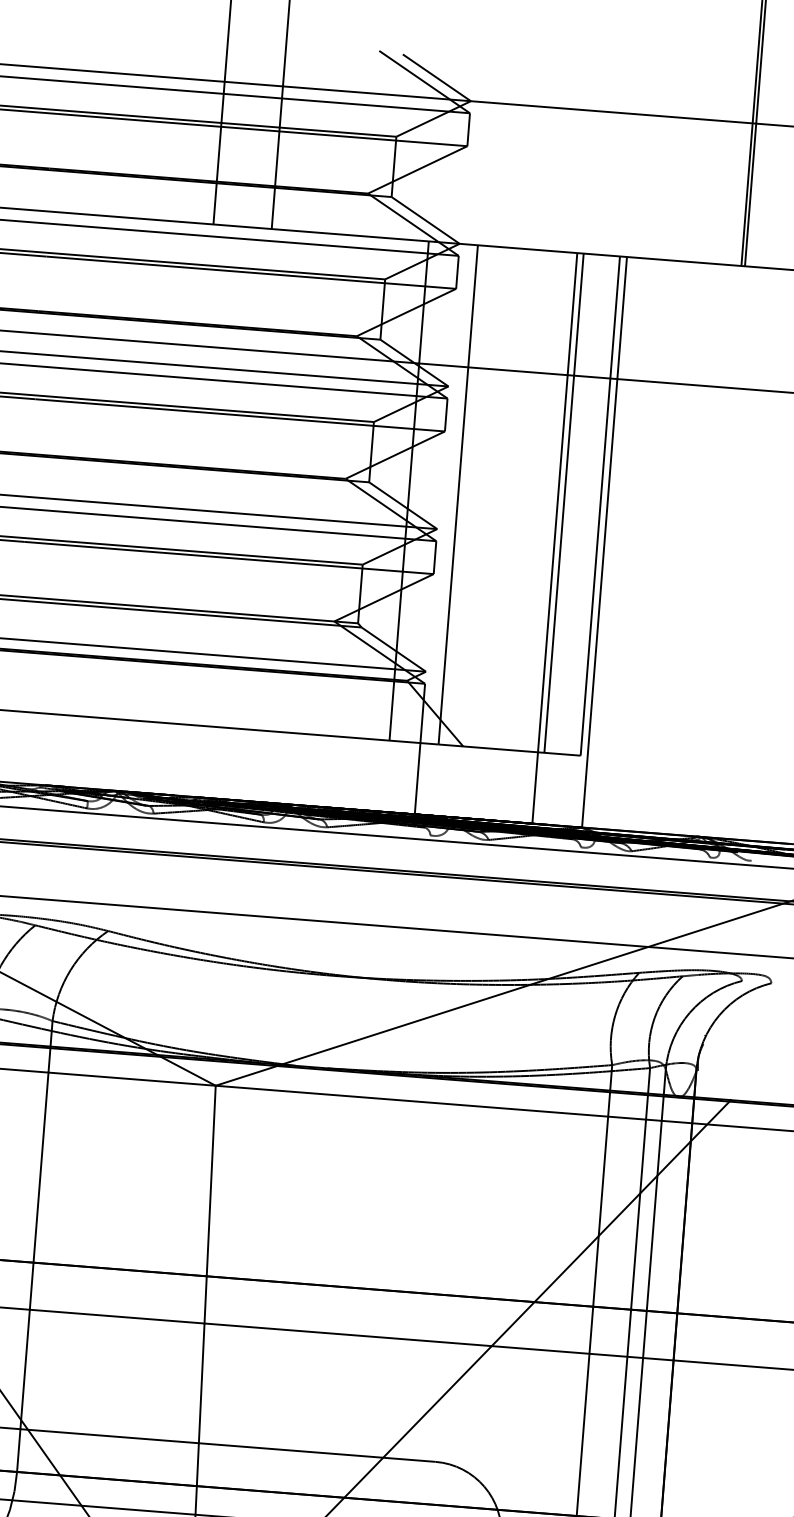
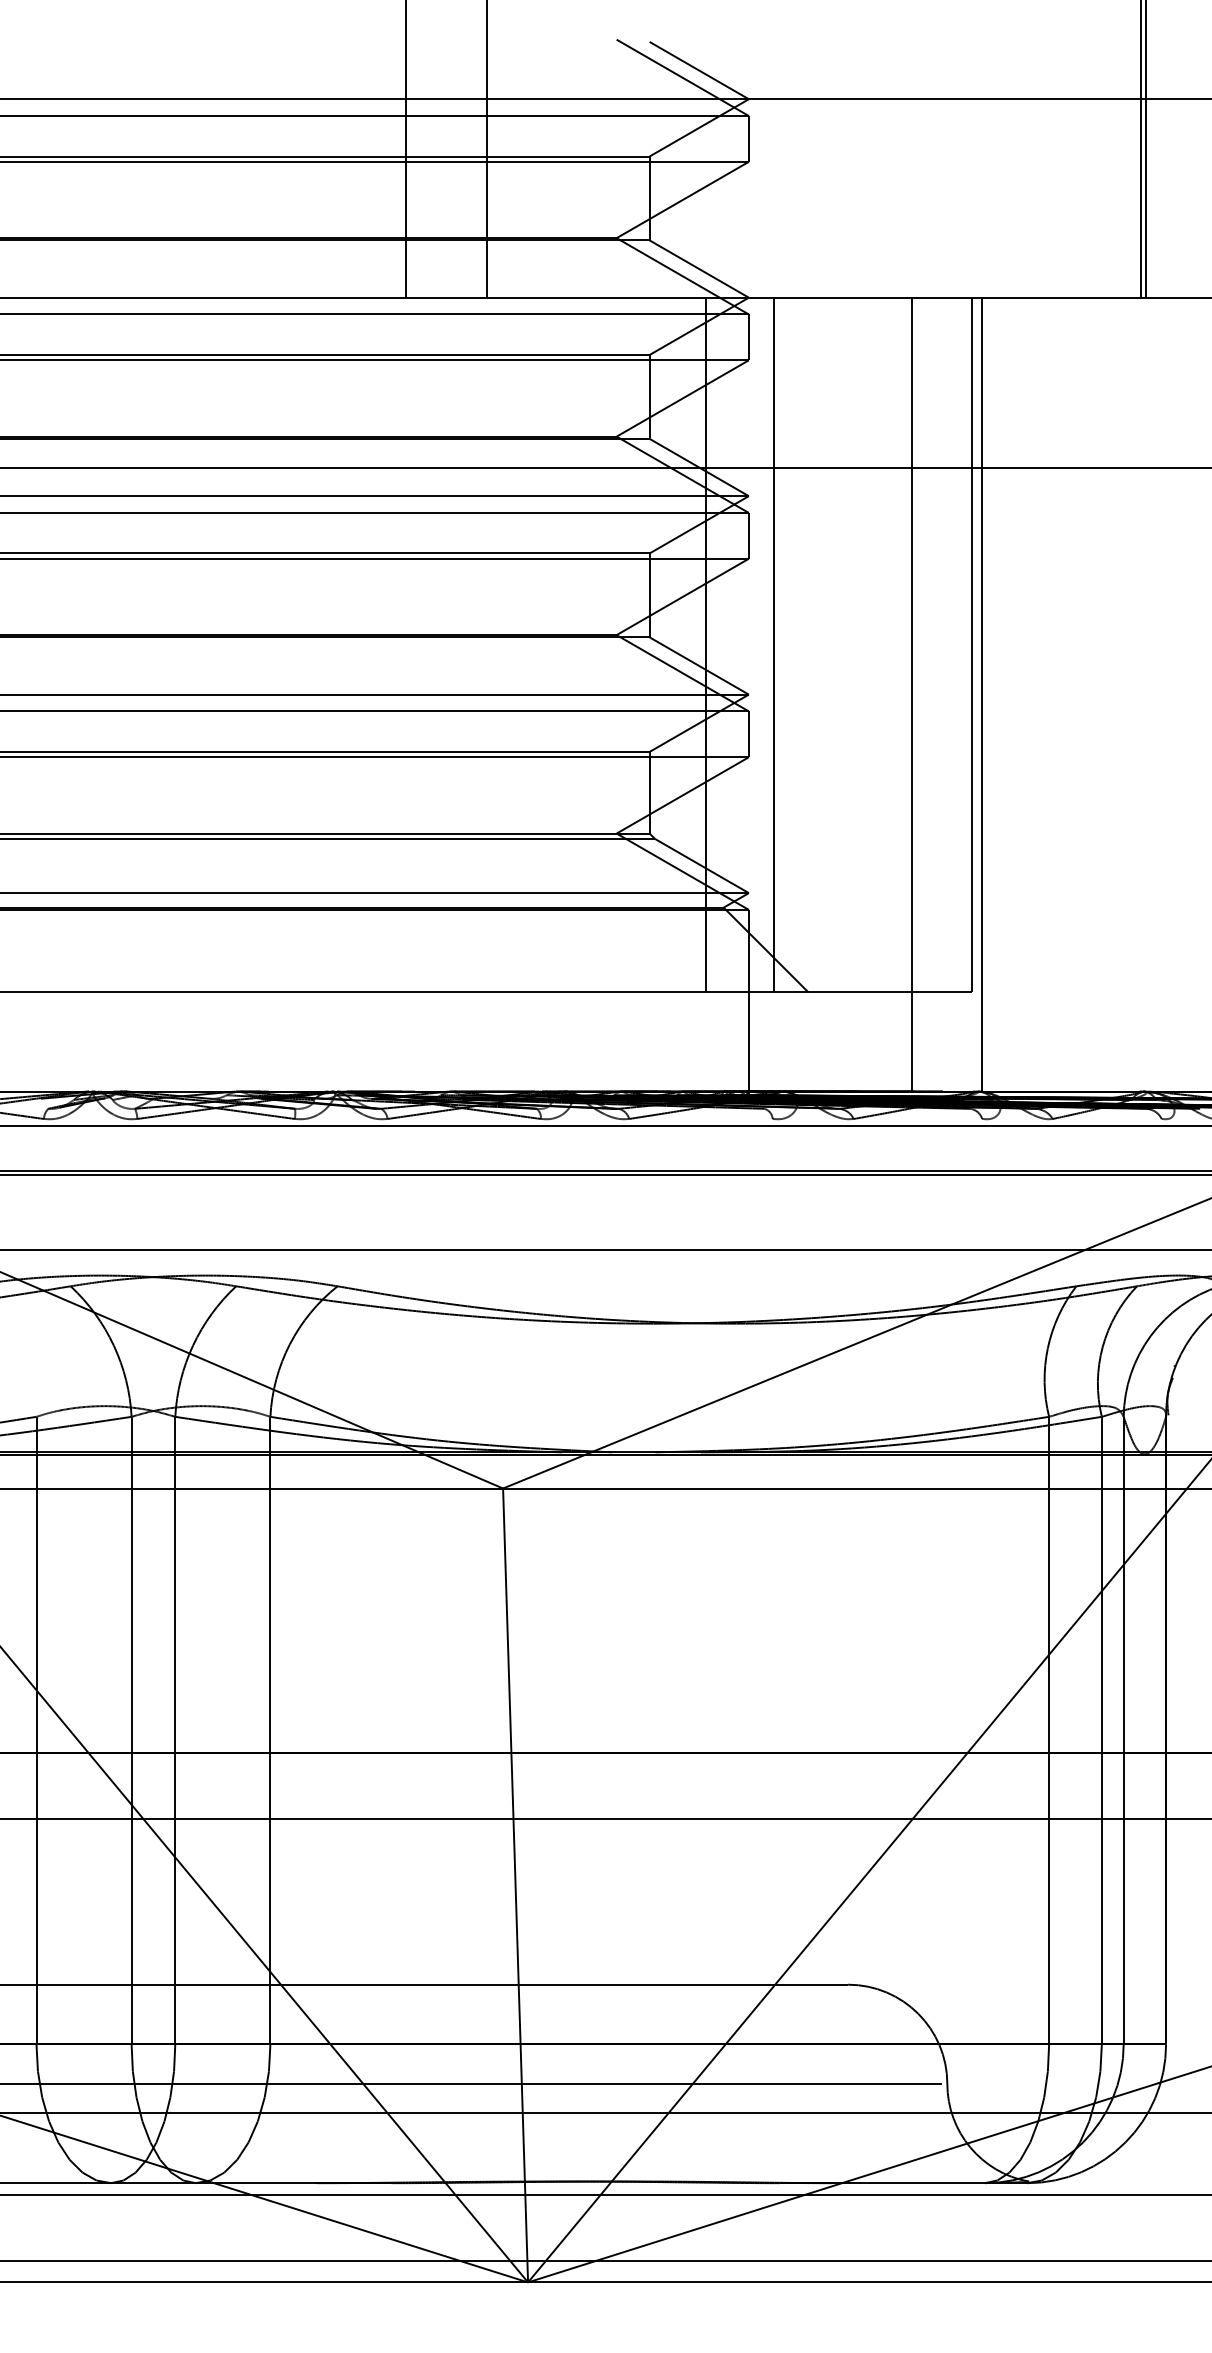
line: (564, 502) -> (921, 644), removed

